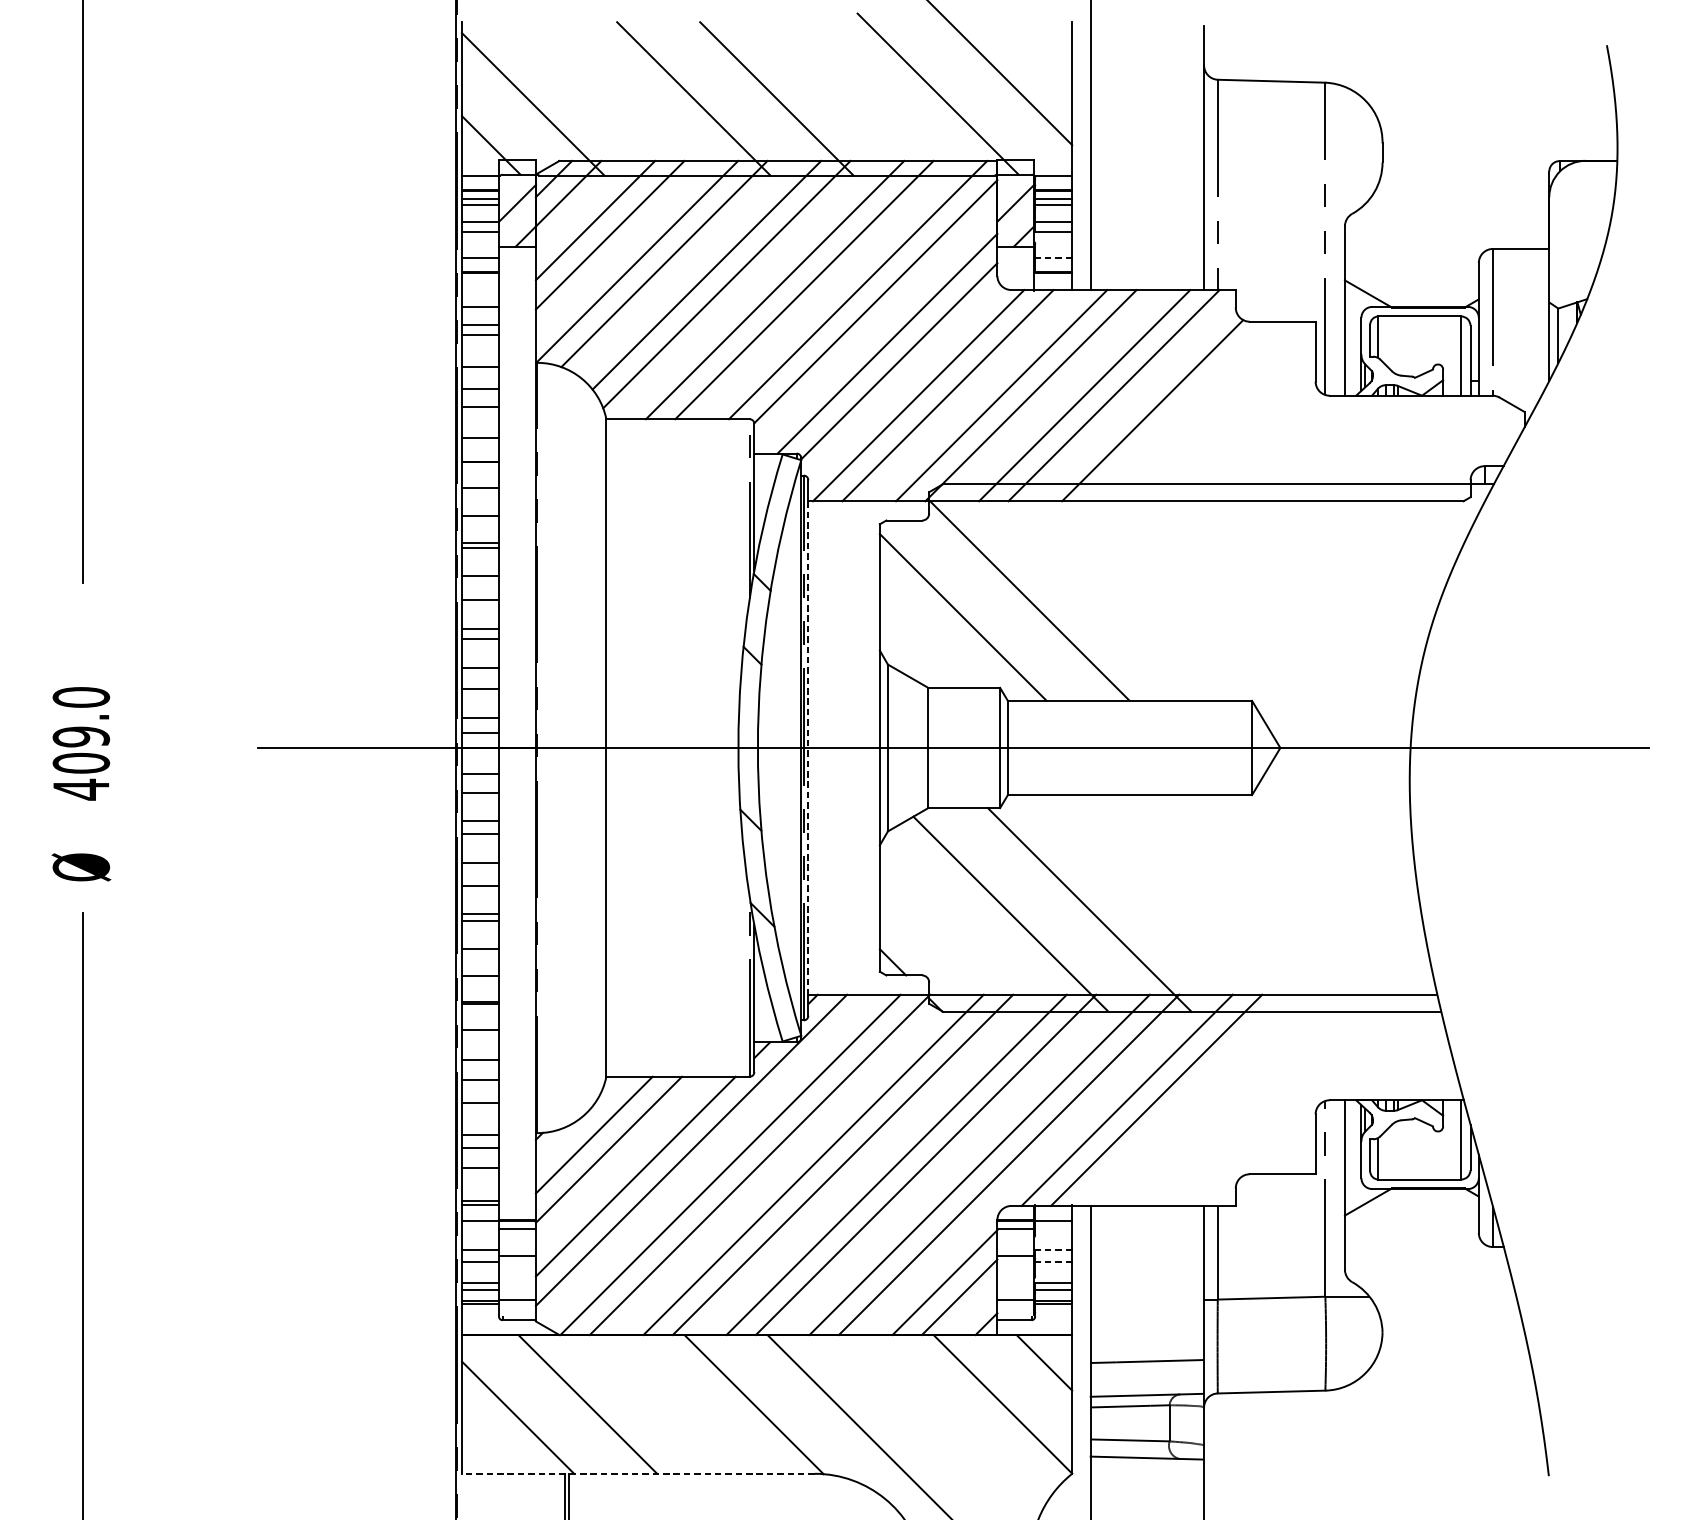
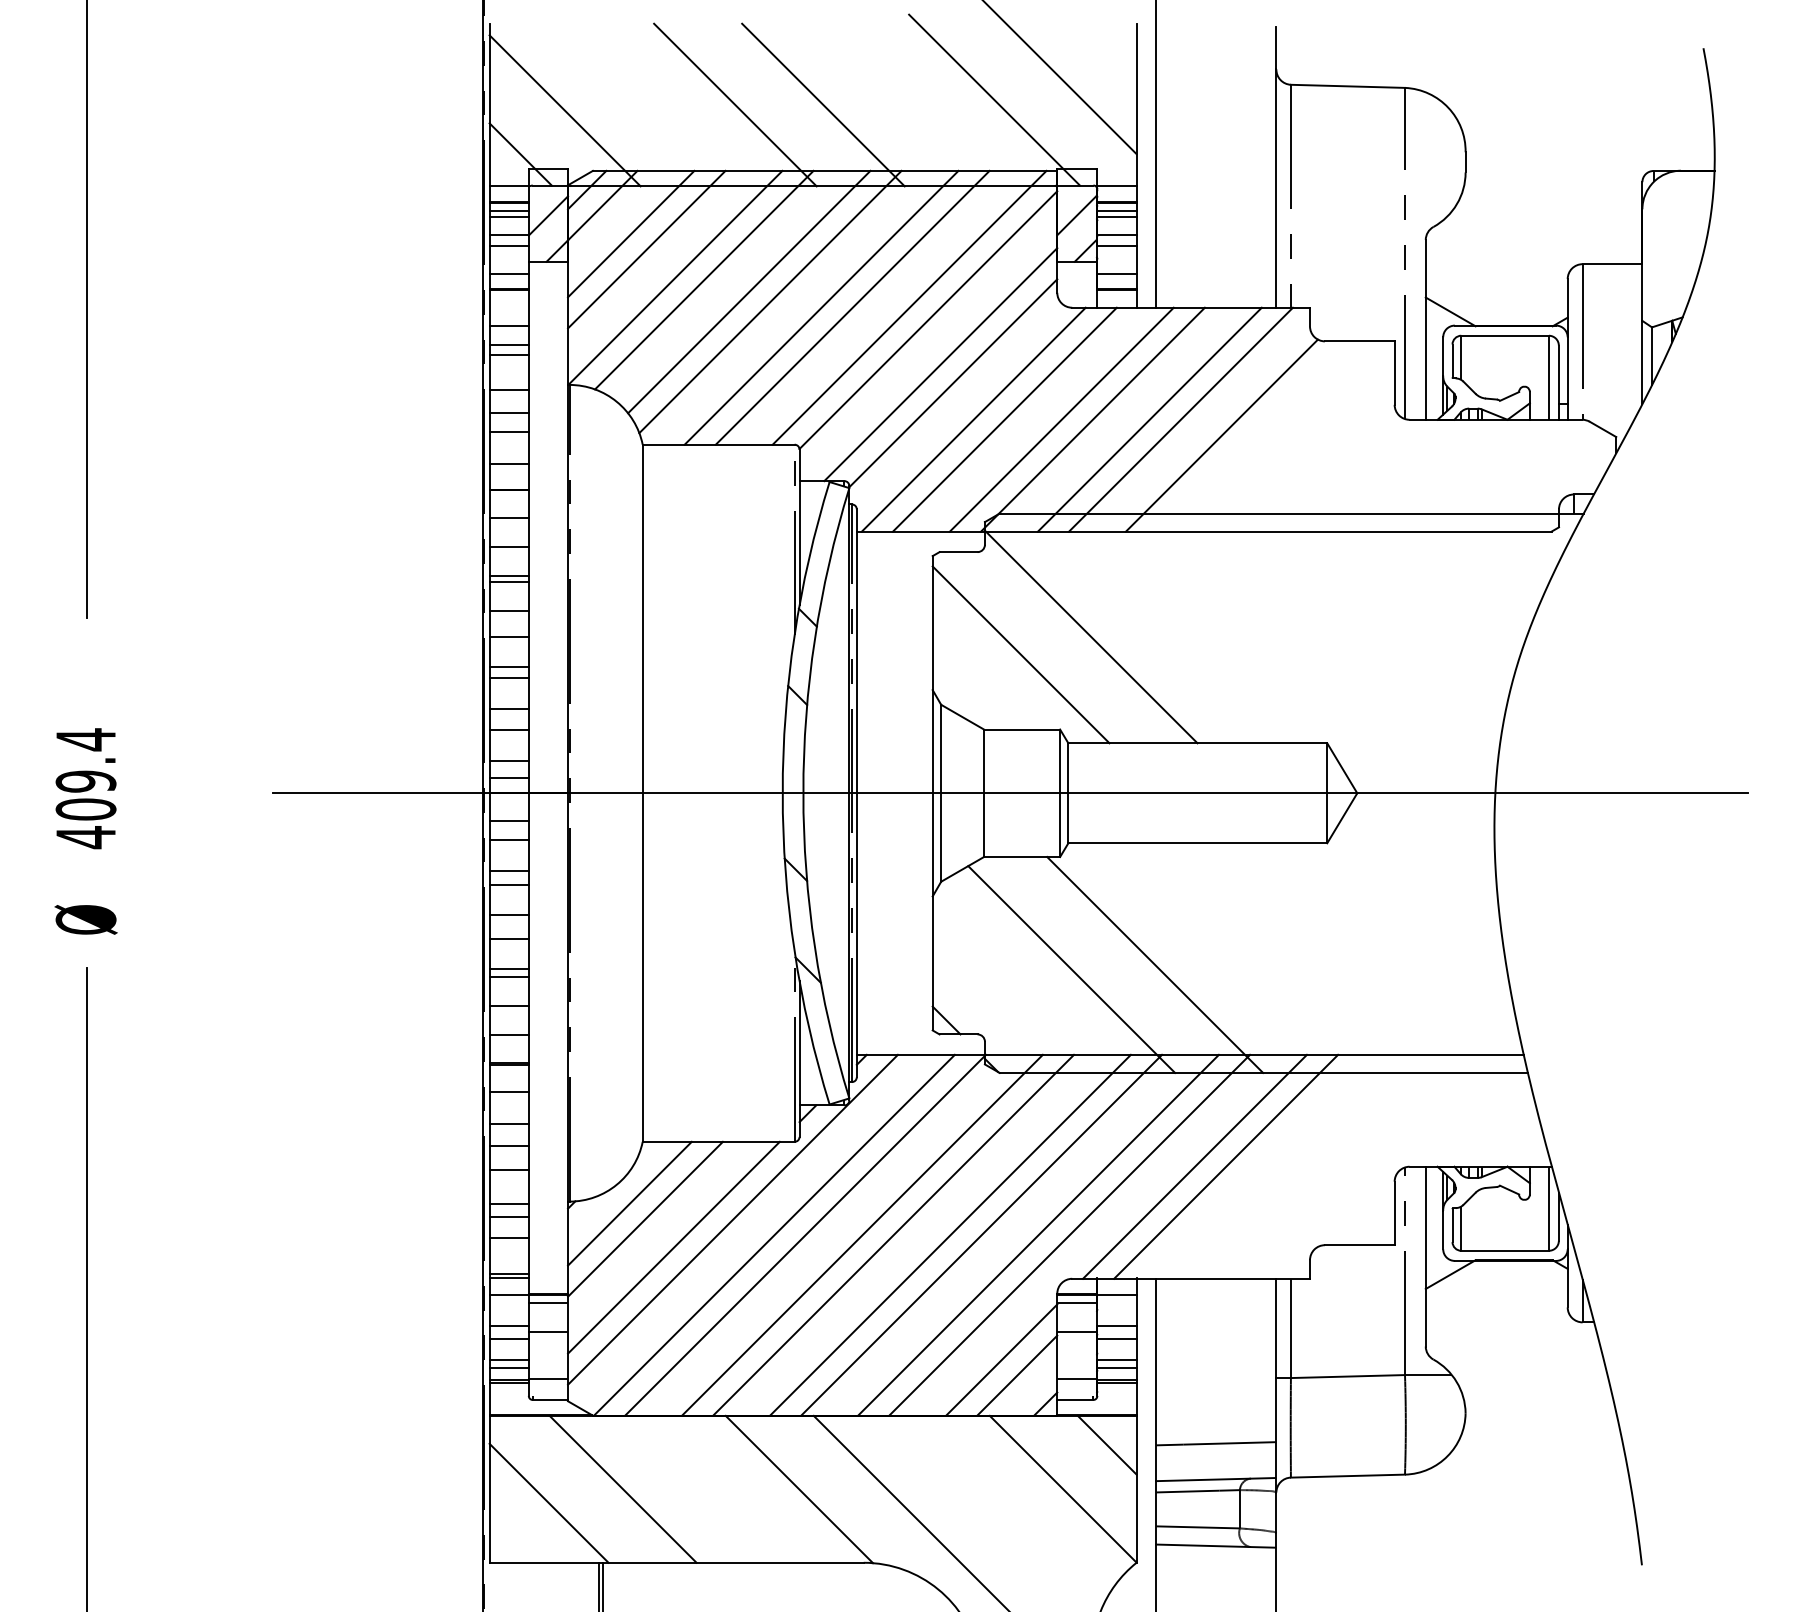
line: (1053, 257) -> (1116, 273), dashed -> solid
text: (80, 697) -> (85, 739), 409.0 -> 409.4
line: (808, 748) -> (856, 793), dashed -> solid
line: (1053, 1250) -> (1116, 1326), dashed -> solid
line: (1053, 1262) -> (1116, 1338), dashed -> solid
line: (638, 1473) -> (676, 1562), dashed -> solid

